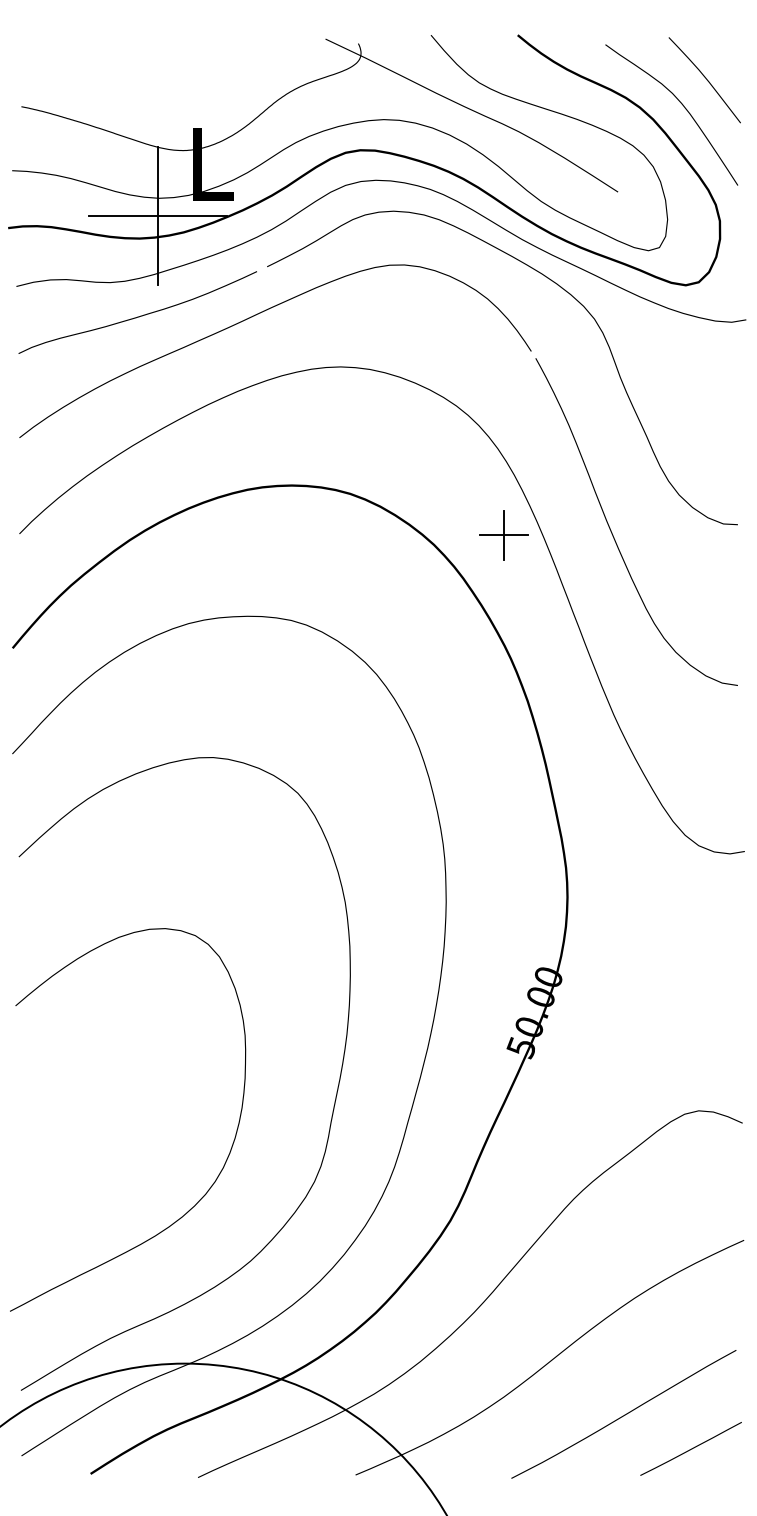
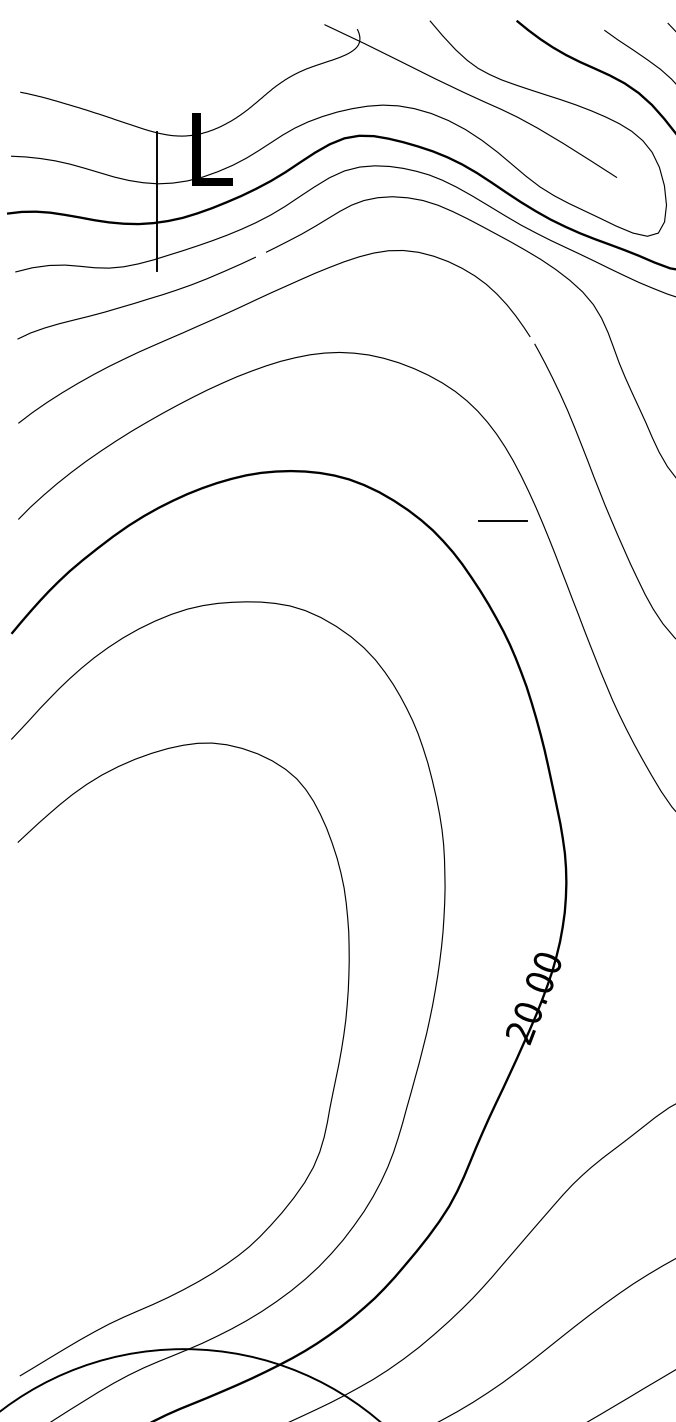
line: (158, 216) -> (157, 202), removed
line: (504, 534) -> (503, 520), removed
text: (521, 1048) -> (520, 1034), 50.00 -> 20.00
curve: (219, 1172) -> (218, 1158), removed

